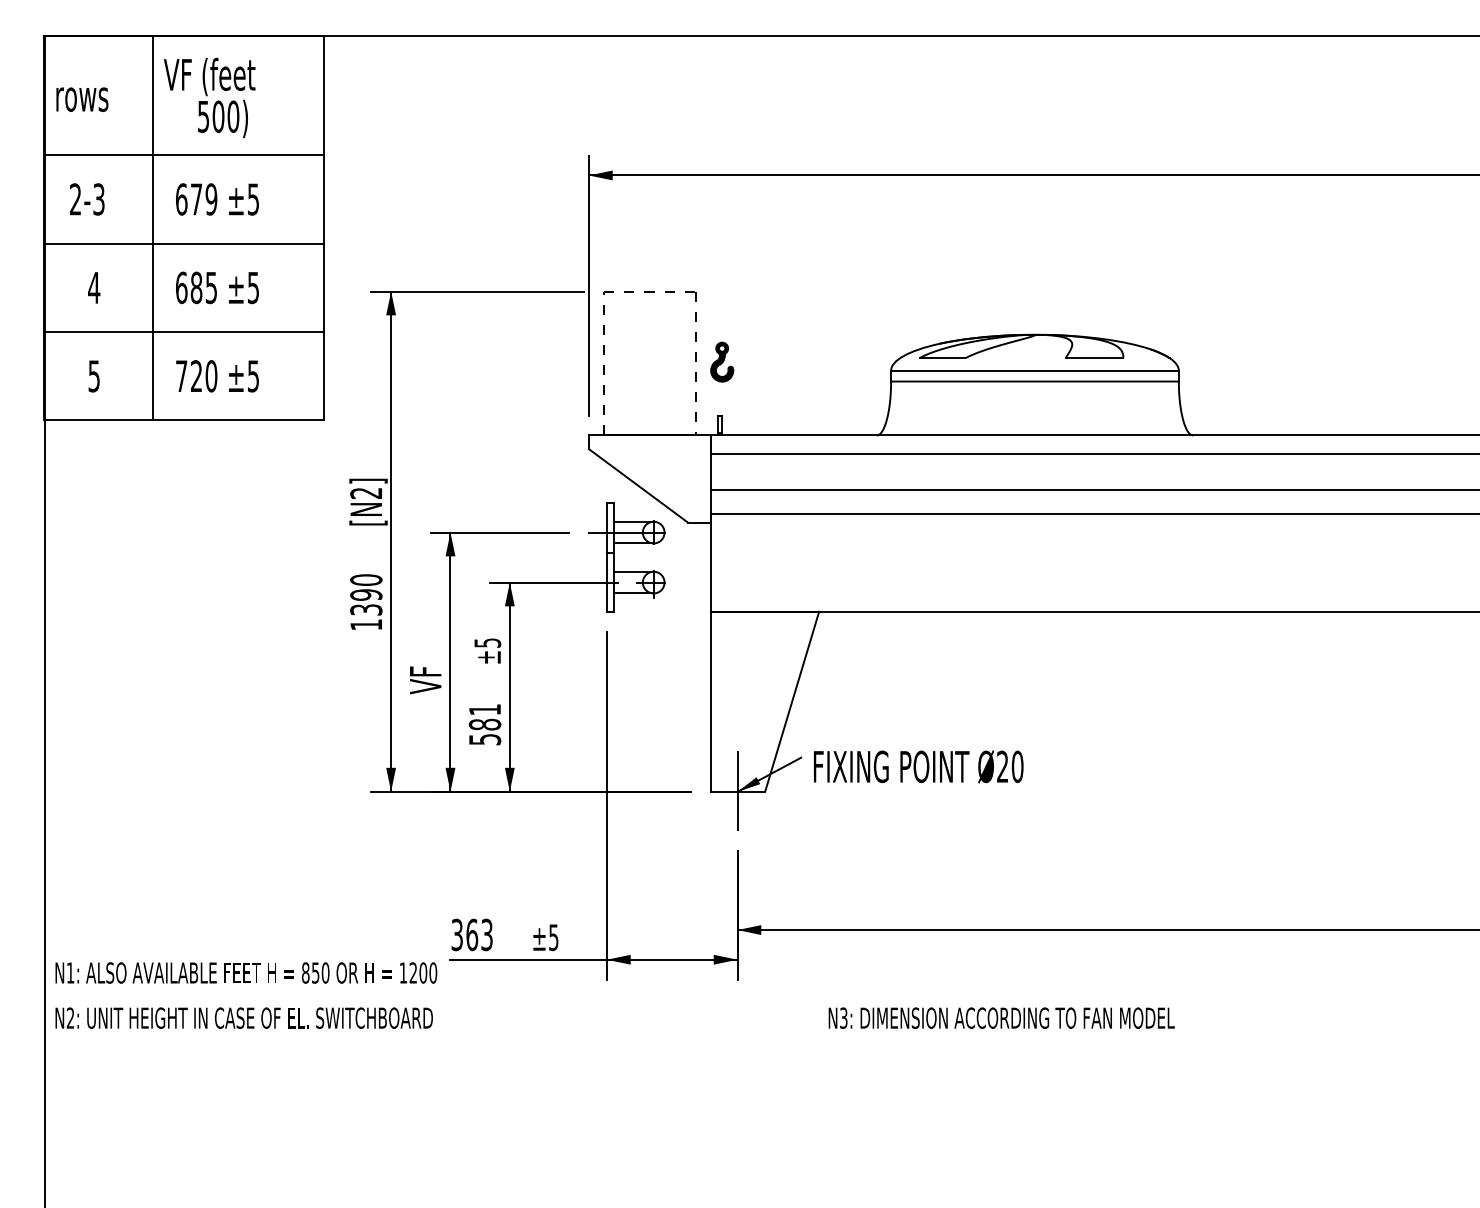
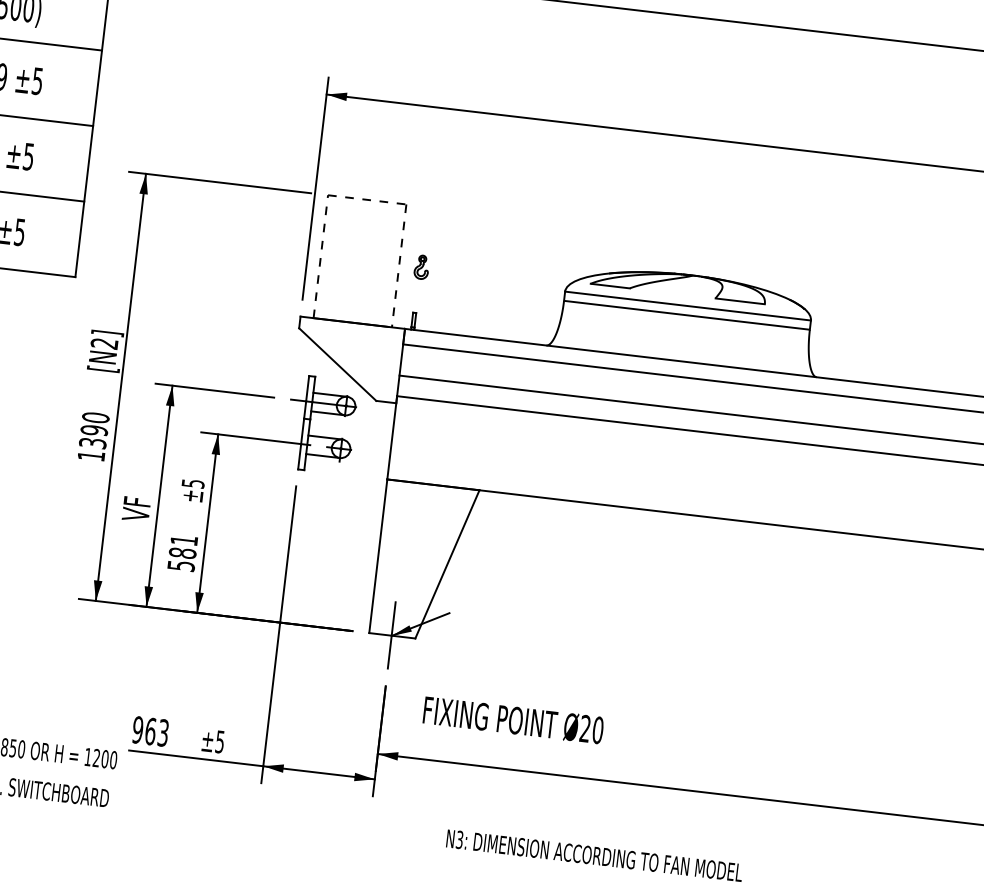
part: (722, 361) -> (422, 266), size x0.7
text: (918, 766) -> (513, 720), moved
text: (457, 934) -> (138, 729), 363 -> 963

